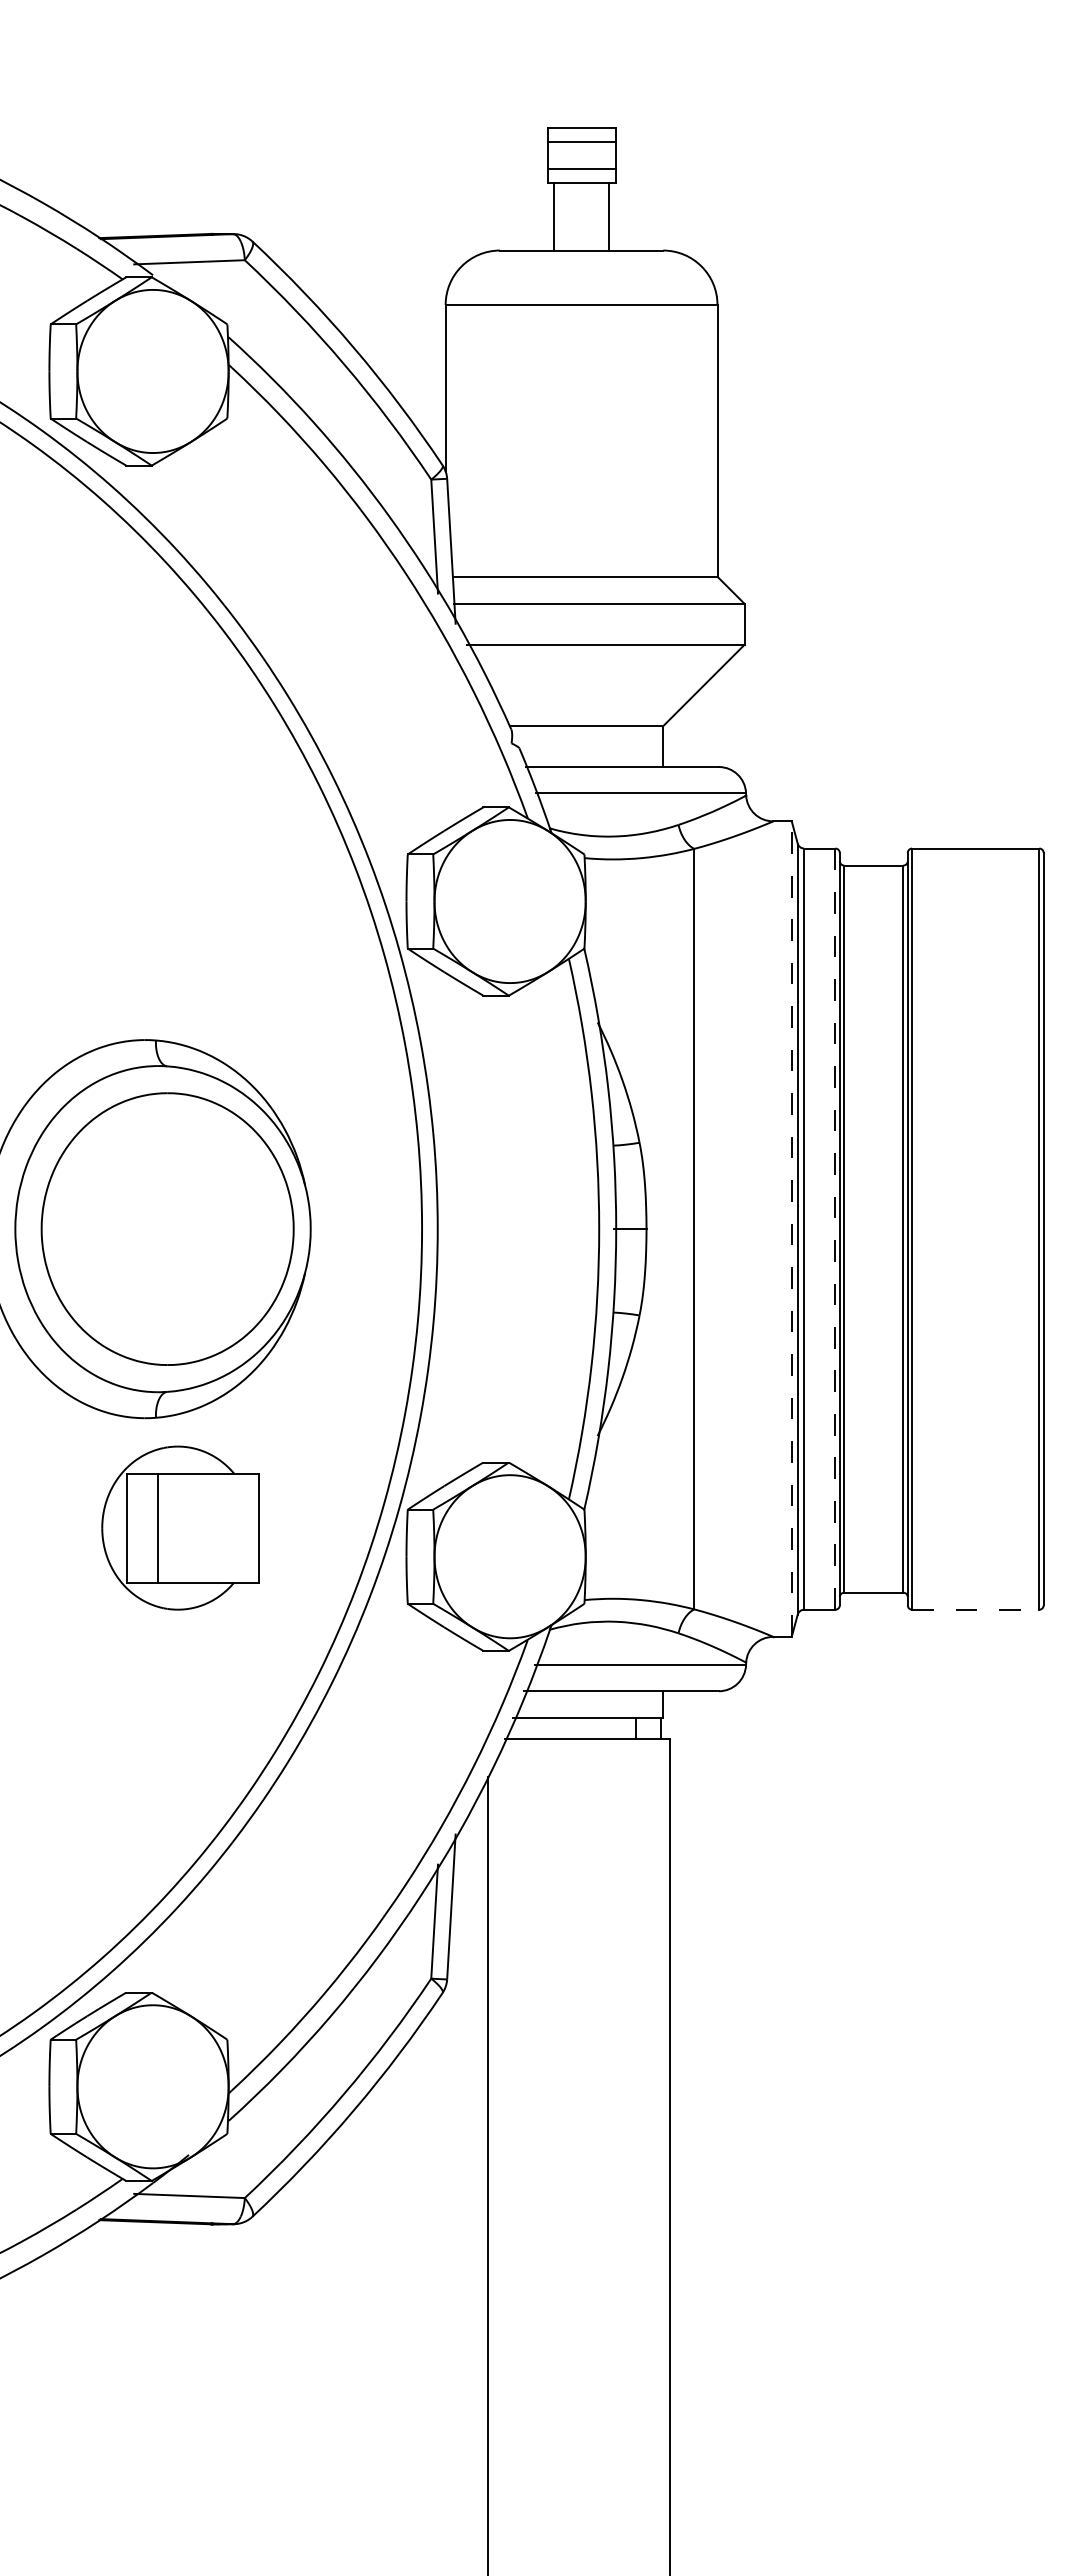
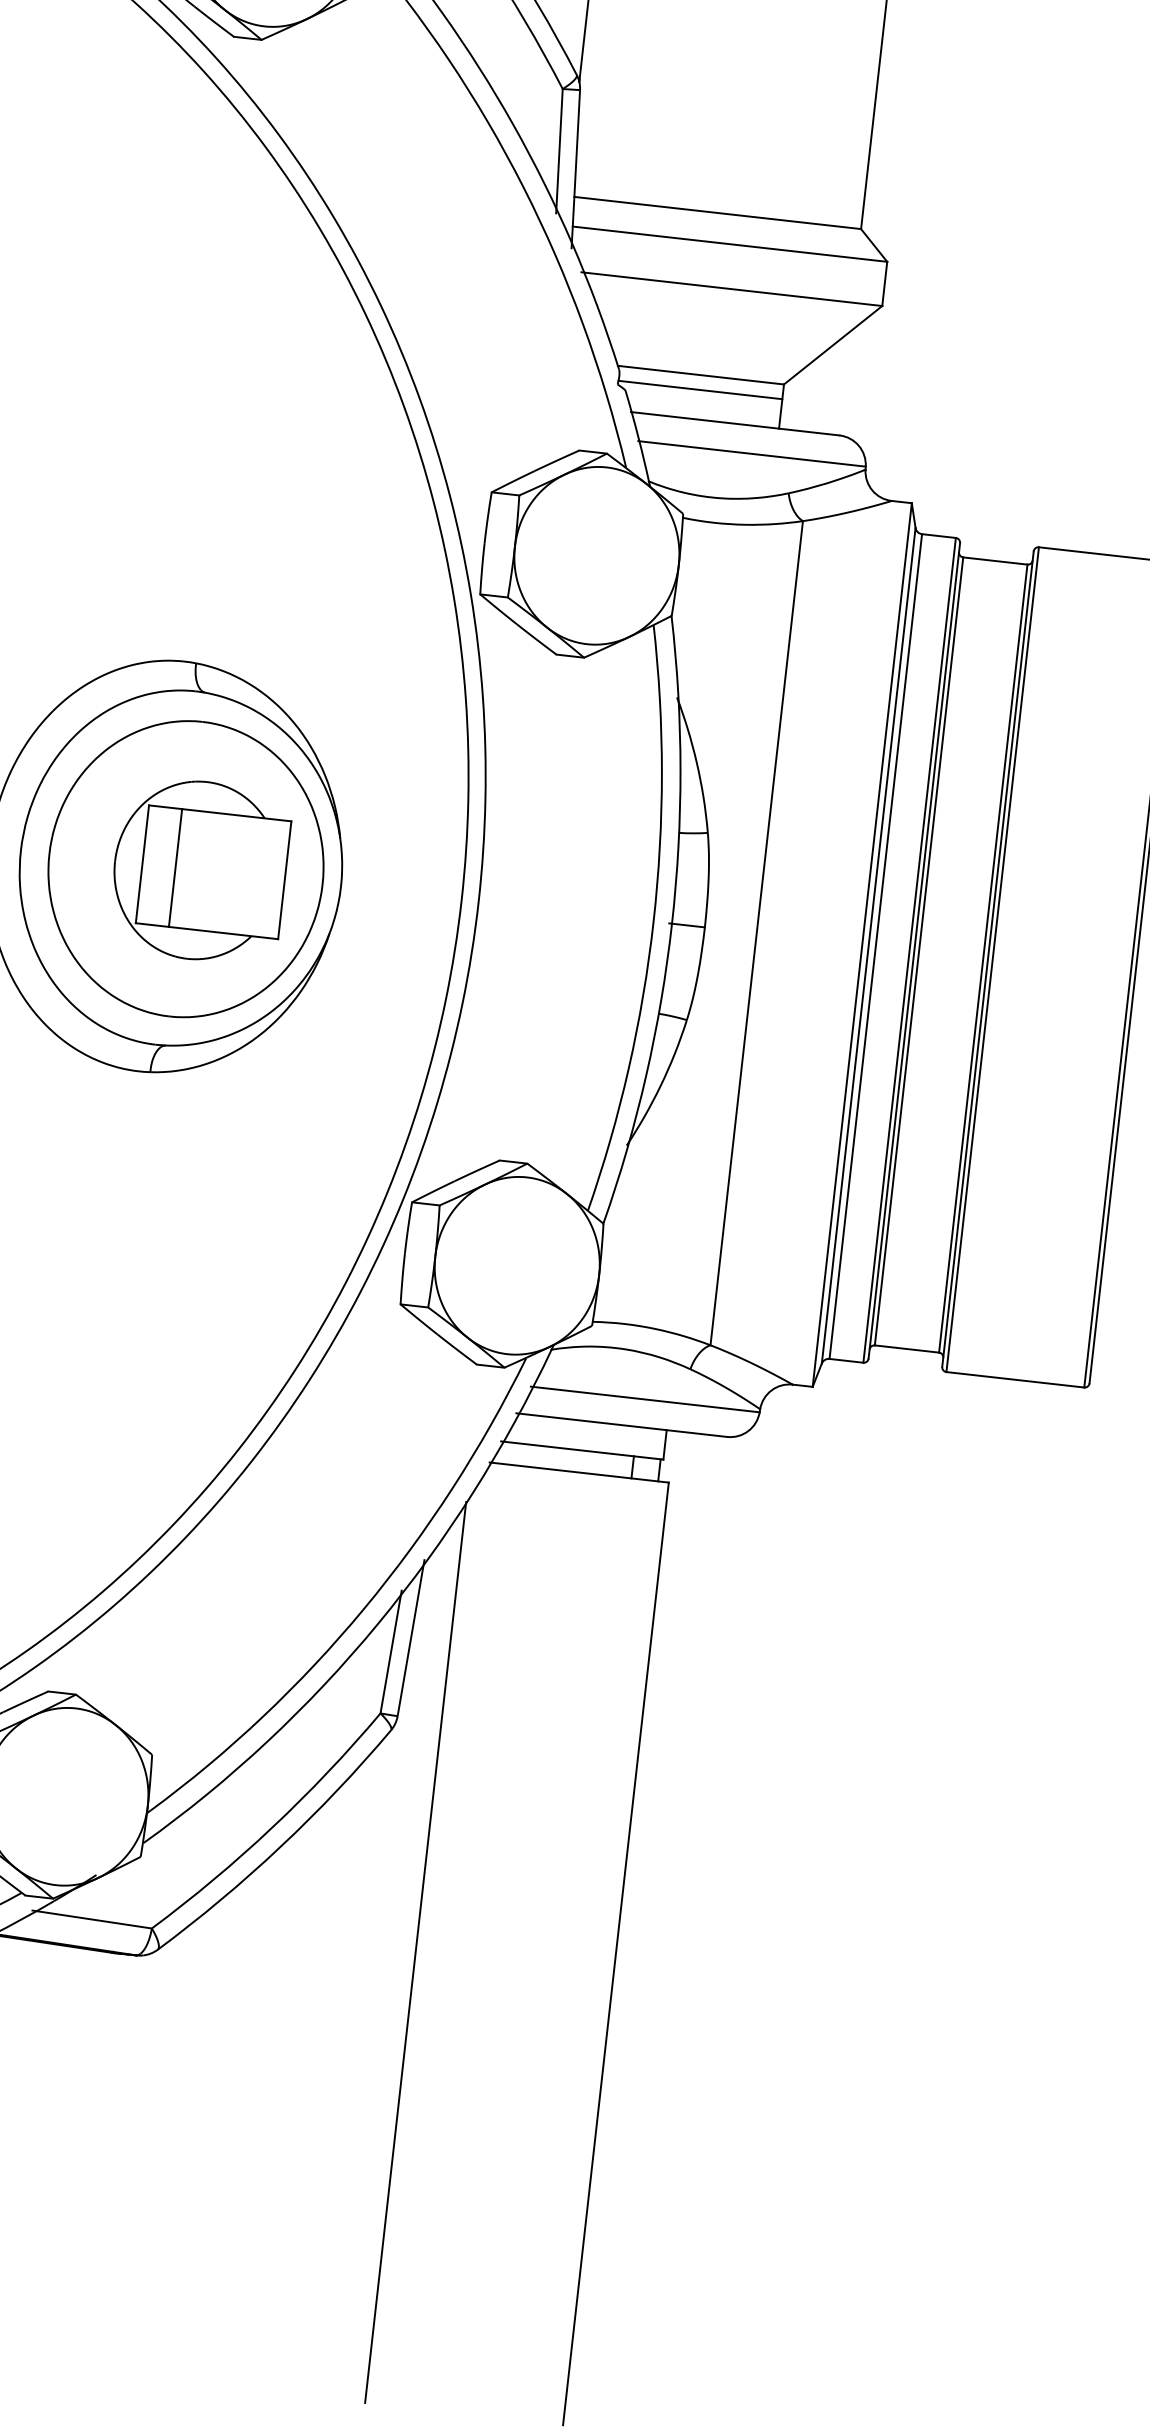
line: (587, 739) -> (700, 389), added
line: (791, 1229) -> (861, 945), dashed -> solid
line: (835, 1229) -> (909, 950), dashed -> solid
part: (180, 1527) -> (199, 870), moved
line: (975, 1609) -> (1015, 1379), dashed -> solid

